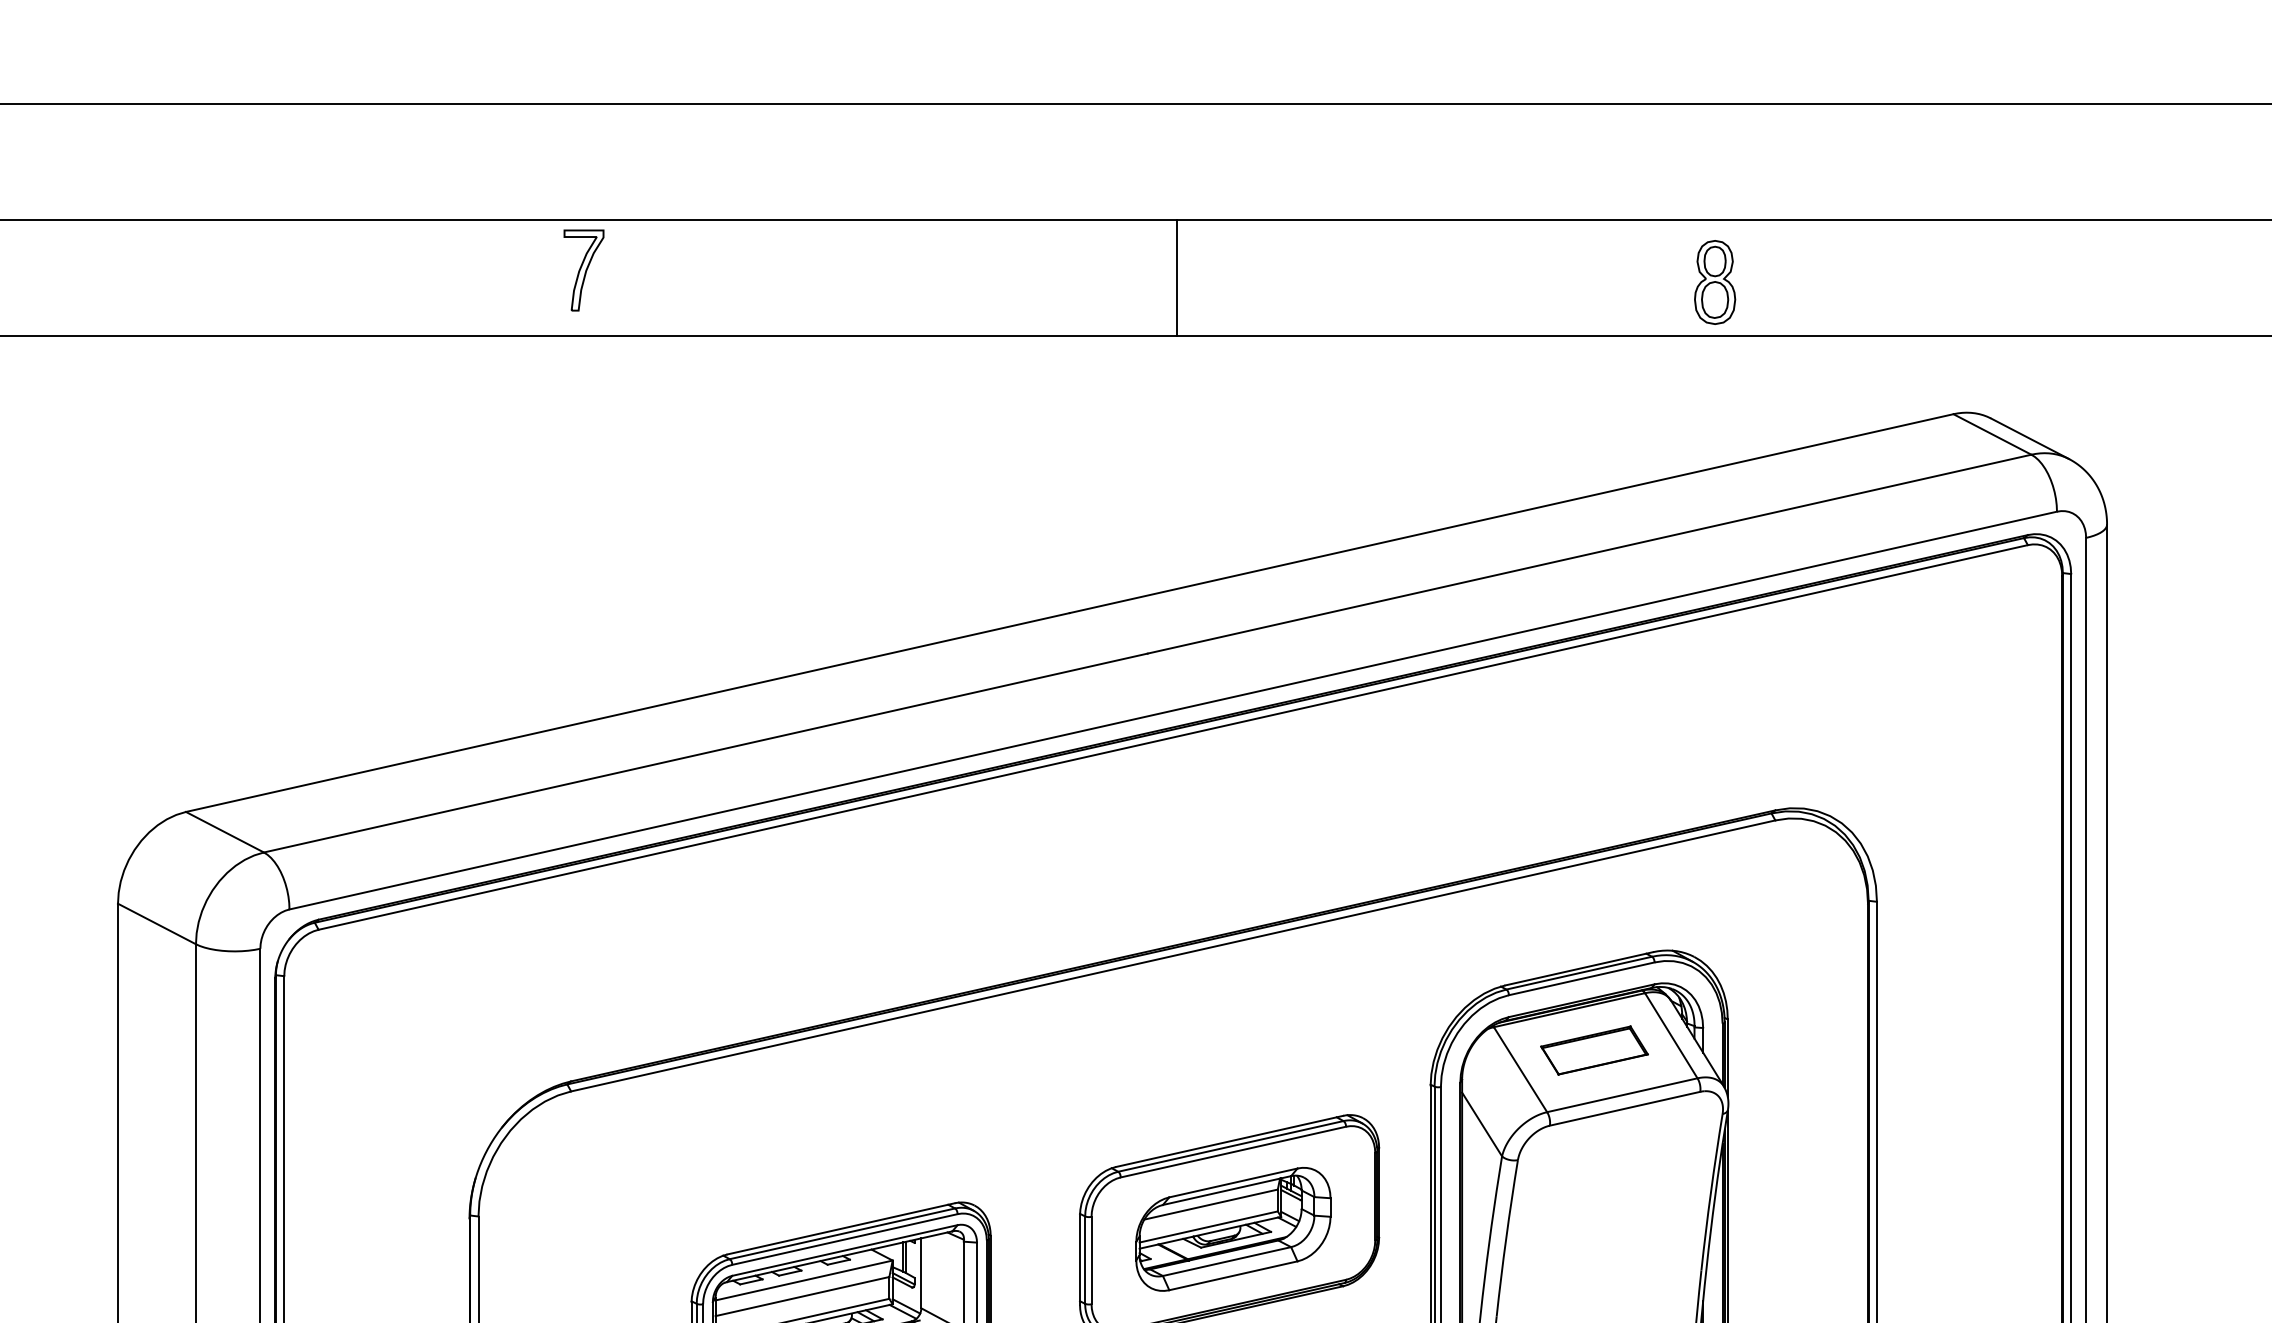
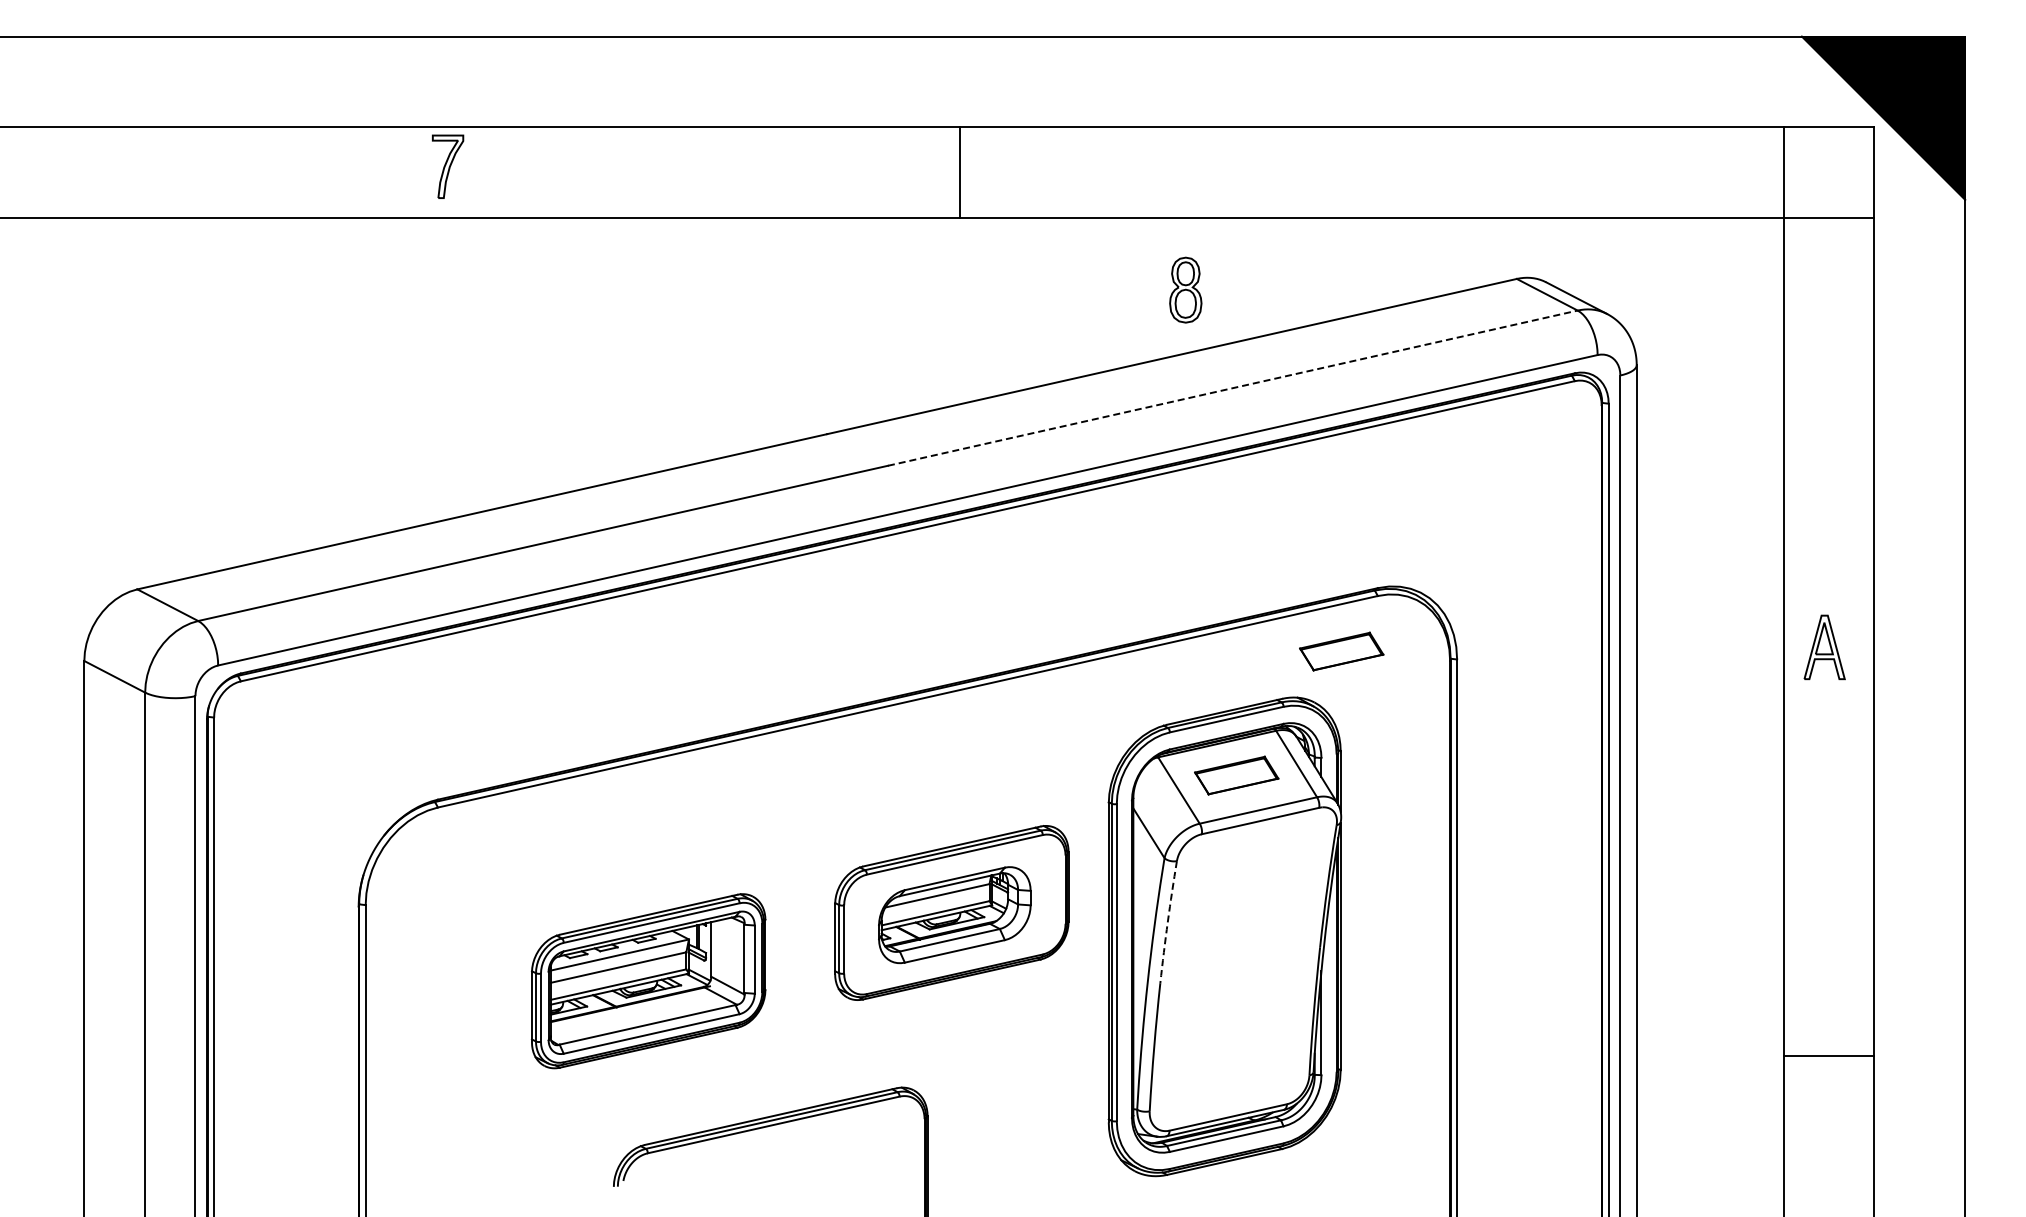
line: (1176, 277) -> (960, 172), moved
part: (1714, 281) -> (1185, 289), moved
line: (1590, 554) -> (1233, 388), solid -> dashed
part: (1728, 891) -> (1341, 651), added
arc: (1505, 1238) -> (1167, 922), solid -> dashed

